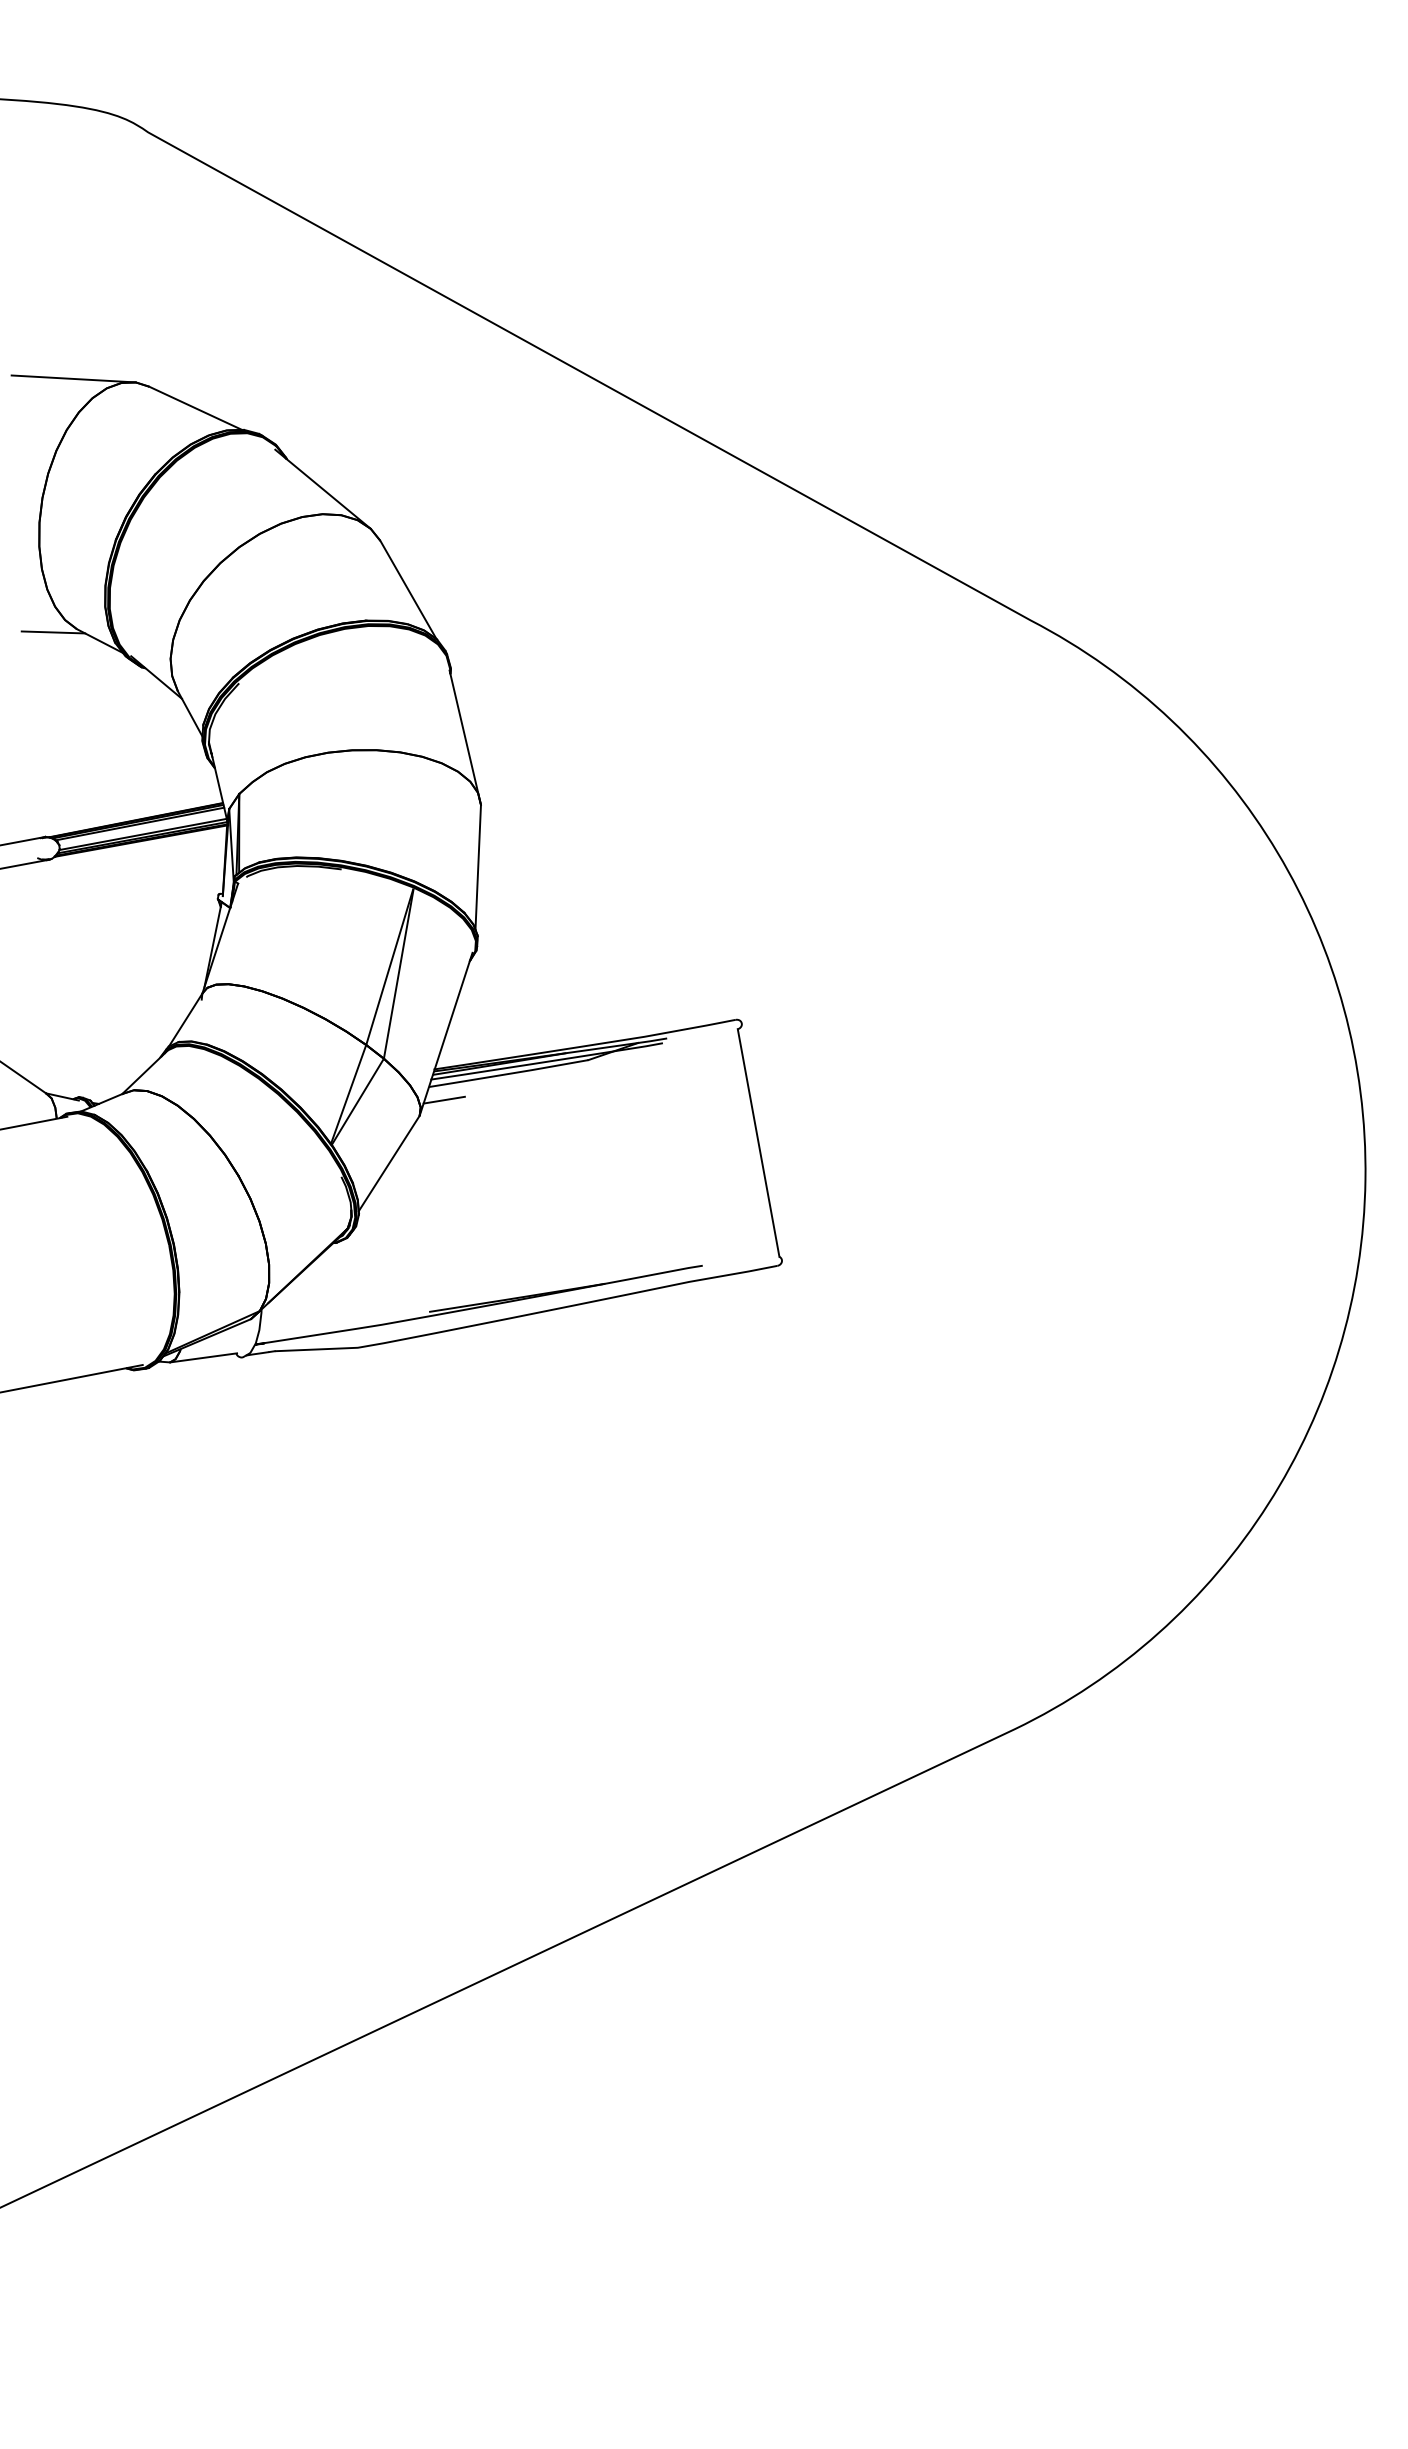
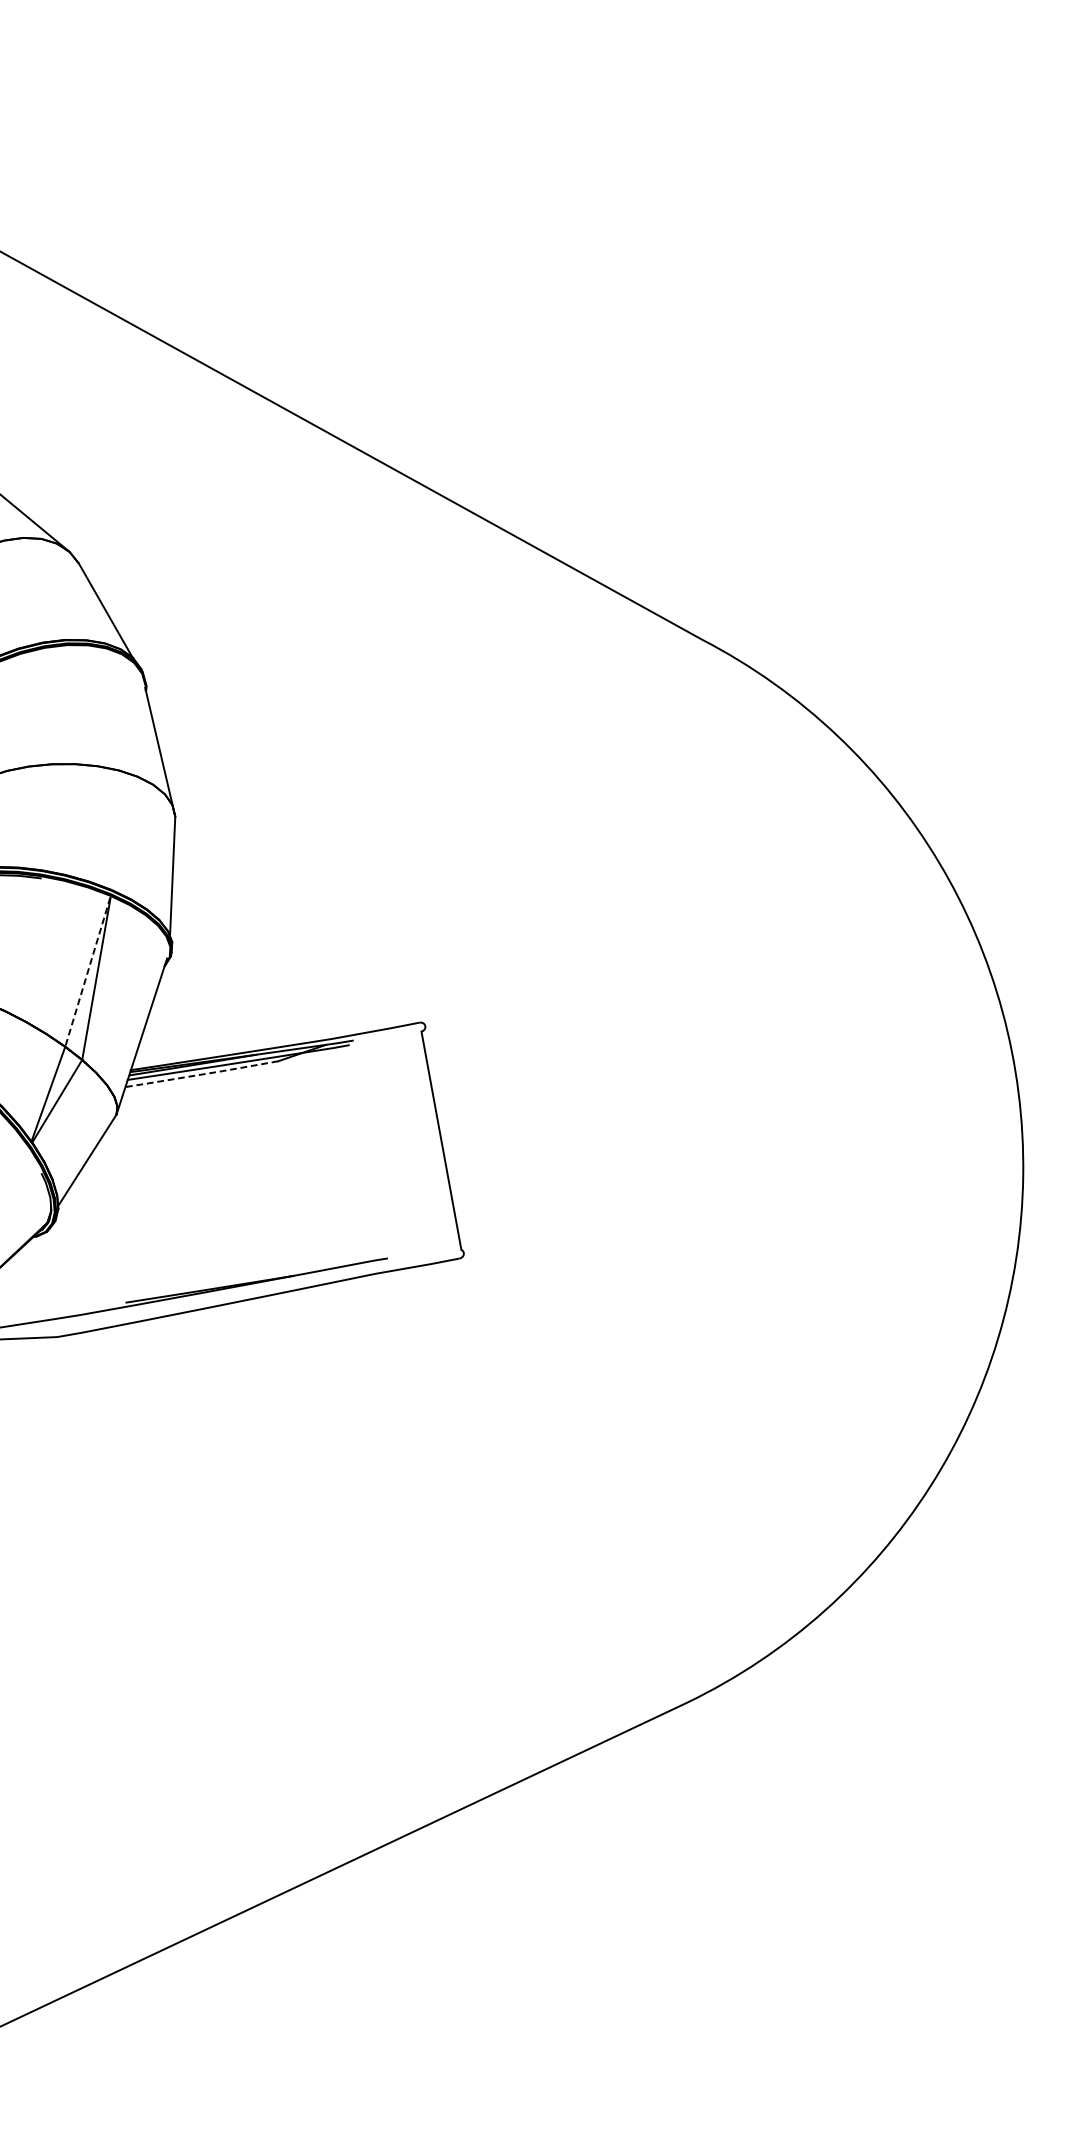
line: (389, 967) -> (87, 972), solid -> dashed
line: (508, 1074) -> (201, 1075), solid -> dashed
line: (443, 1099) -> (139, 1099), removed

